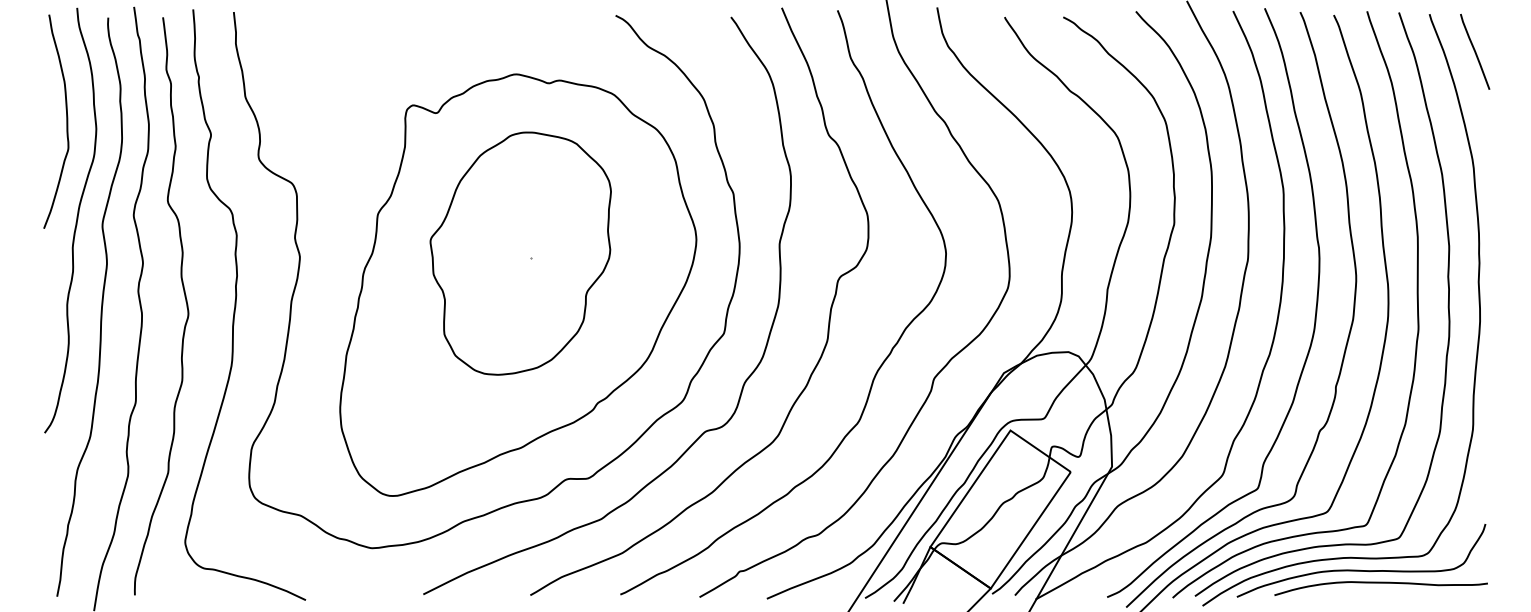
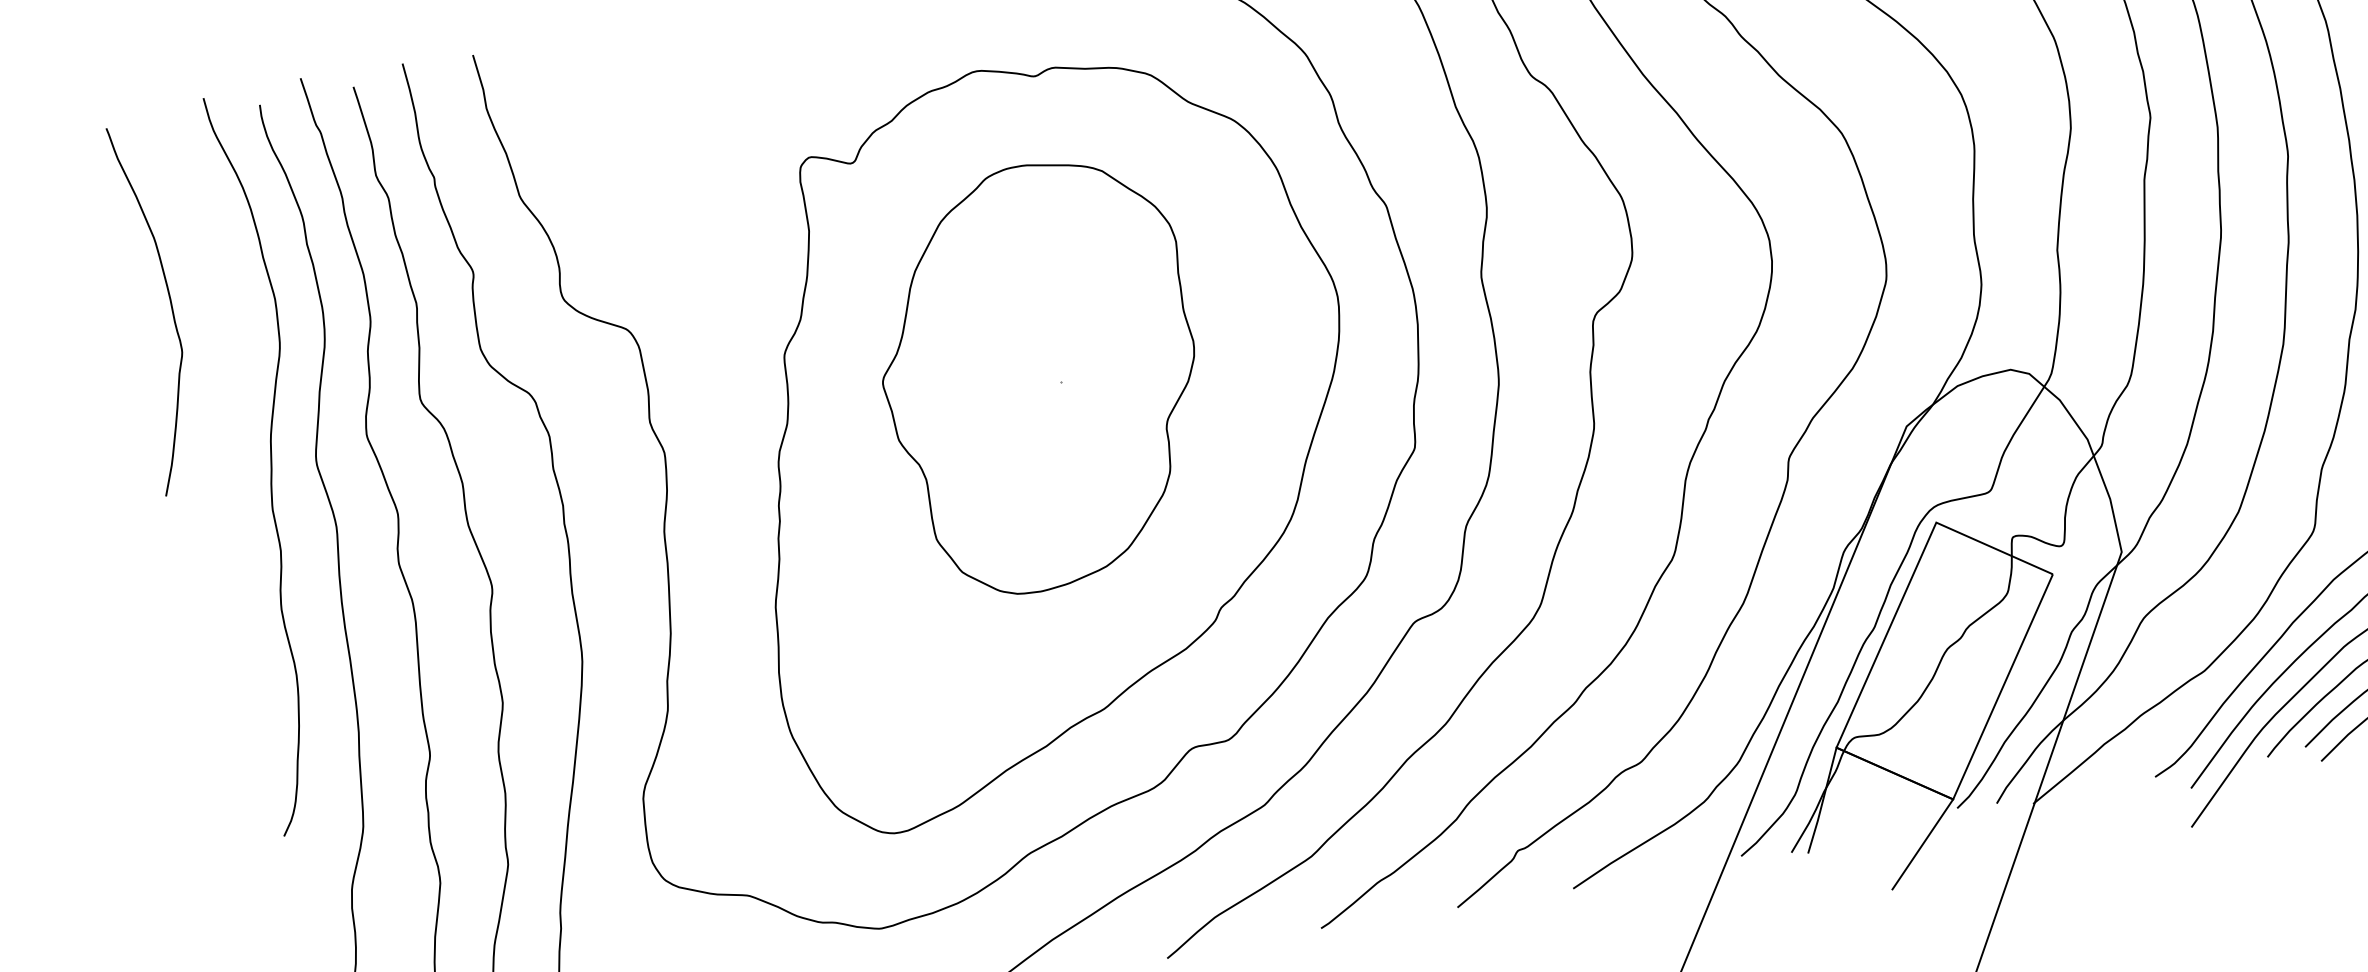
curve: (66, 121) -> (170, 305), moved

